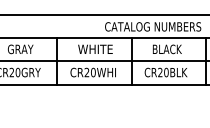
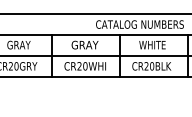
text: (95, 49) -> (87, 45), WHITE -> GRAY
text: (166, 49) -> (152, 45), BLACK -> WHITE

